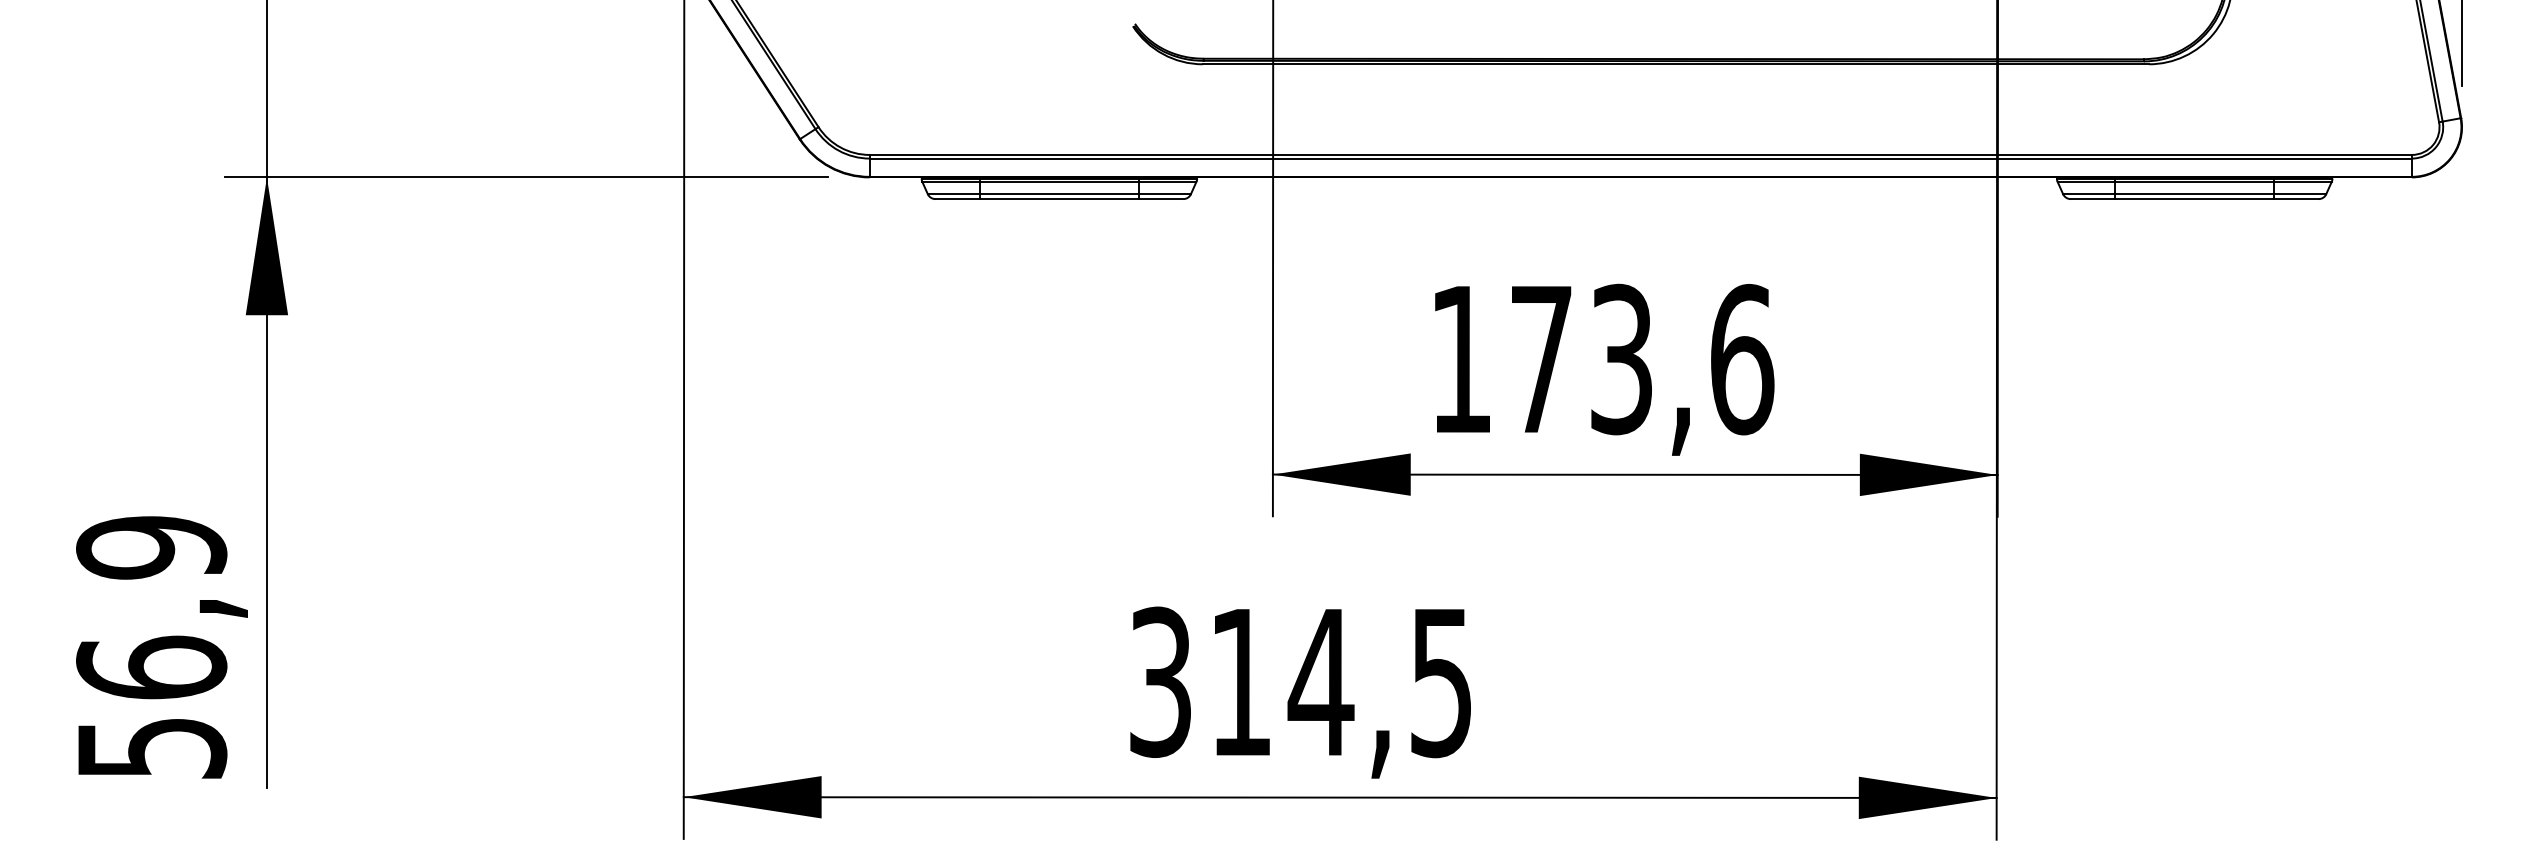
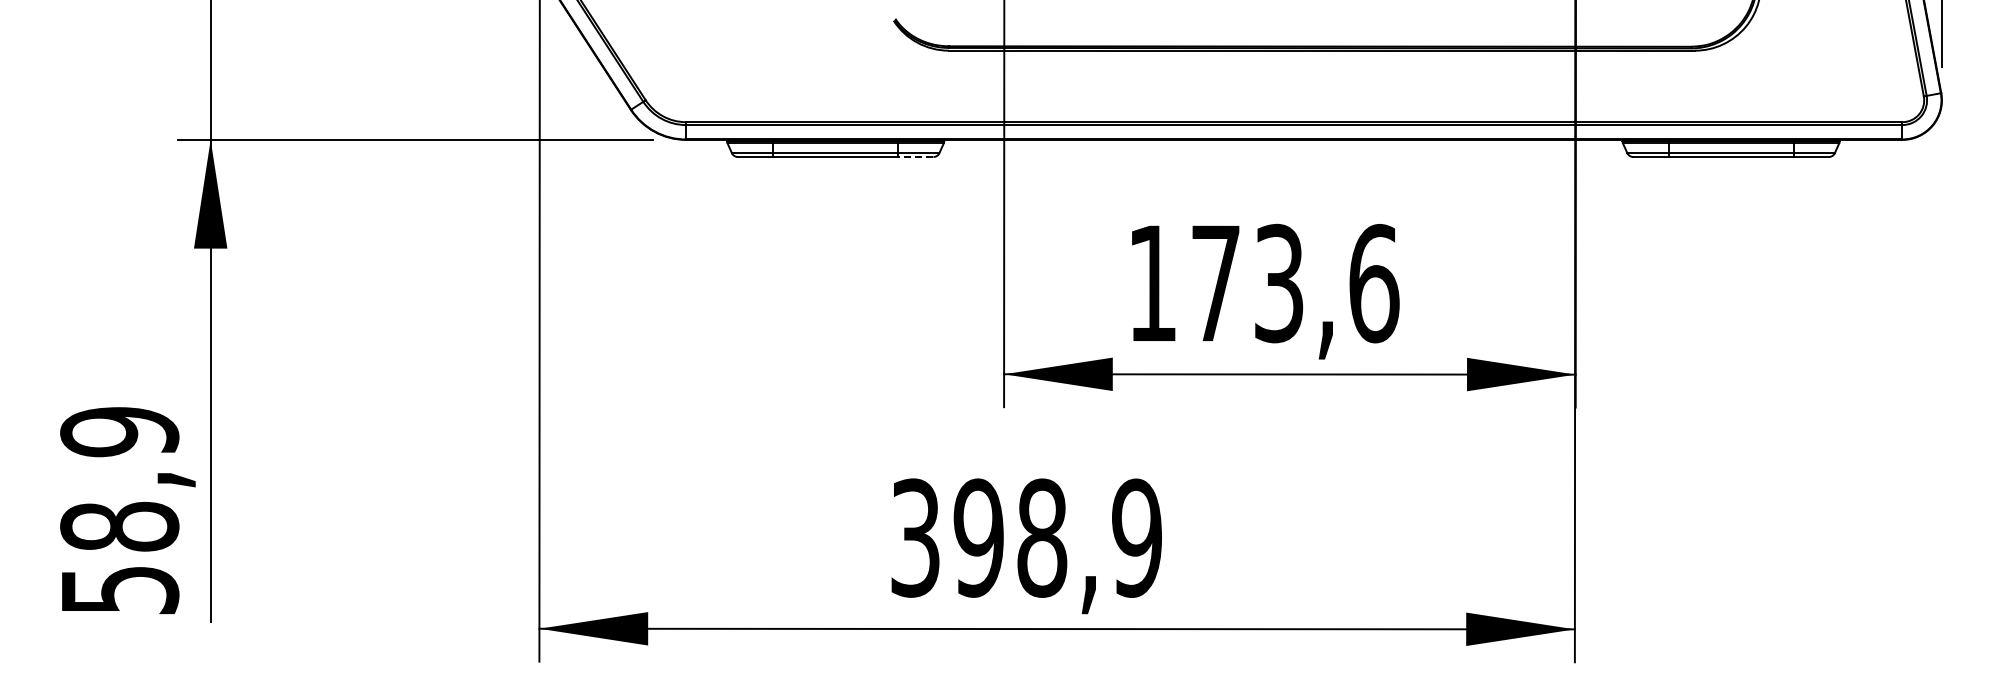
line: (1160, 199) -> (915, 157), solid -> dashed
text: (151, 667) -> (119, 526), 56,9 -> 58,9
text: (1340, 681) -> (1057, 537), 314,5 -> 398,9

